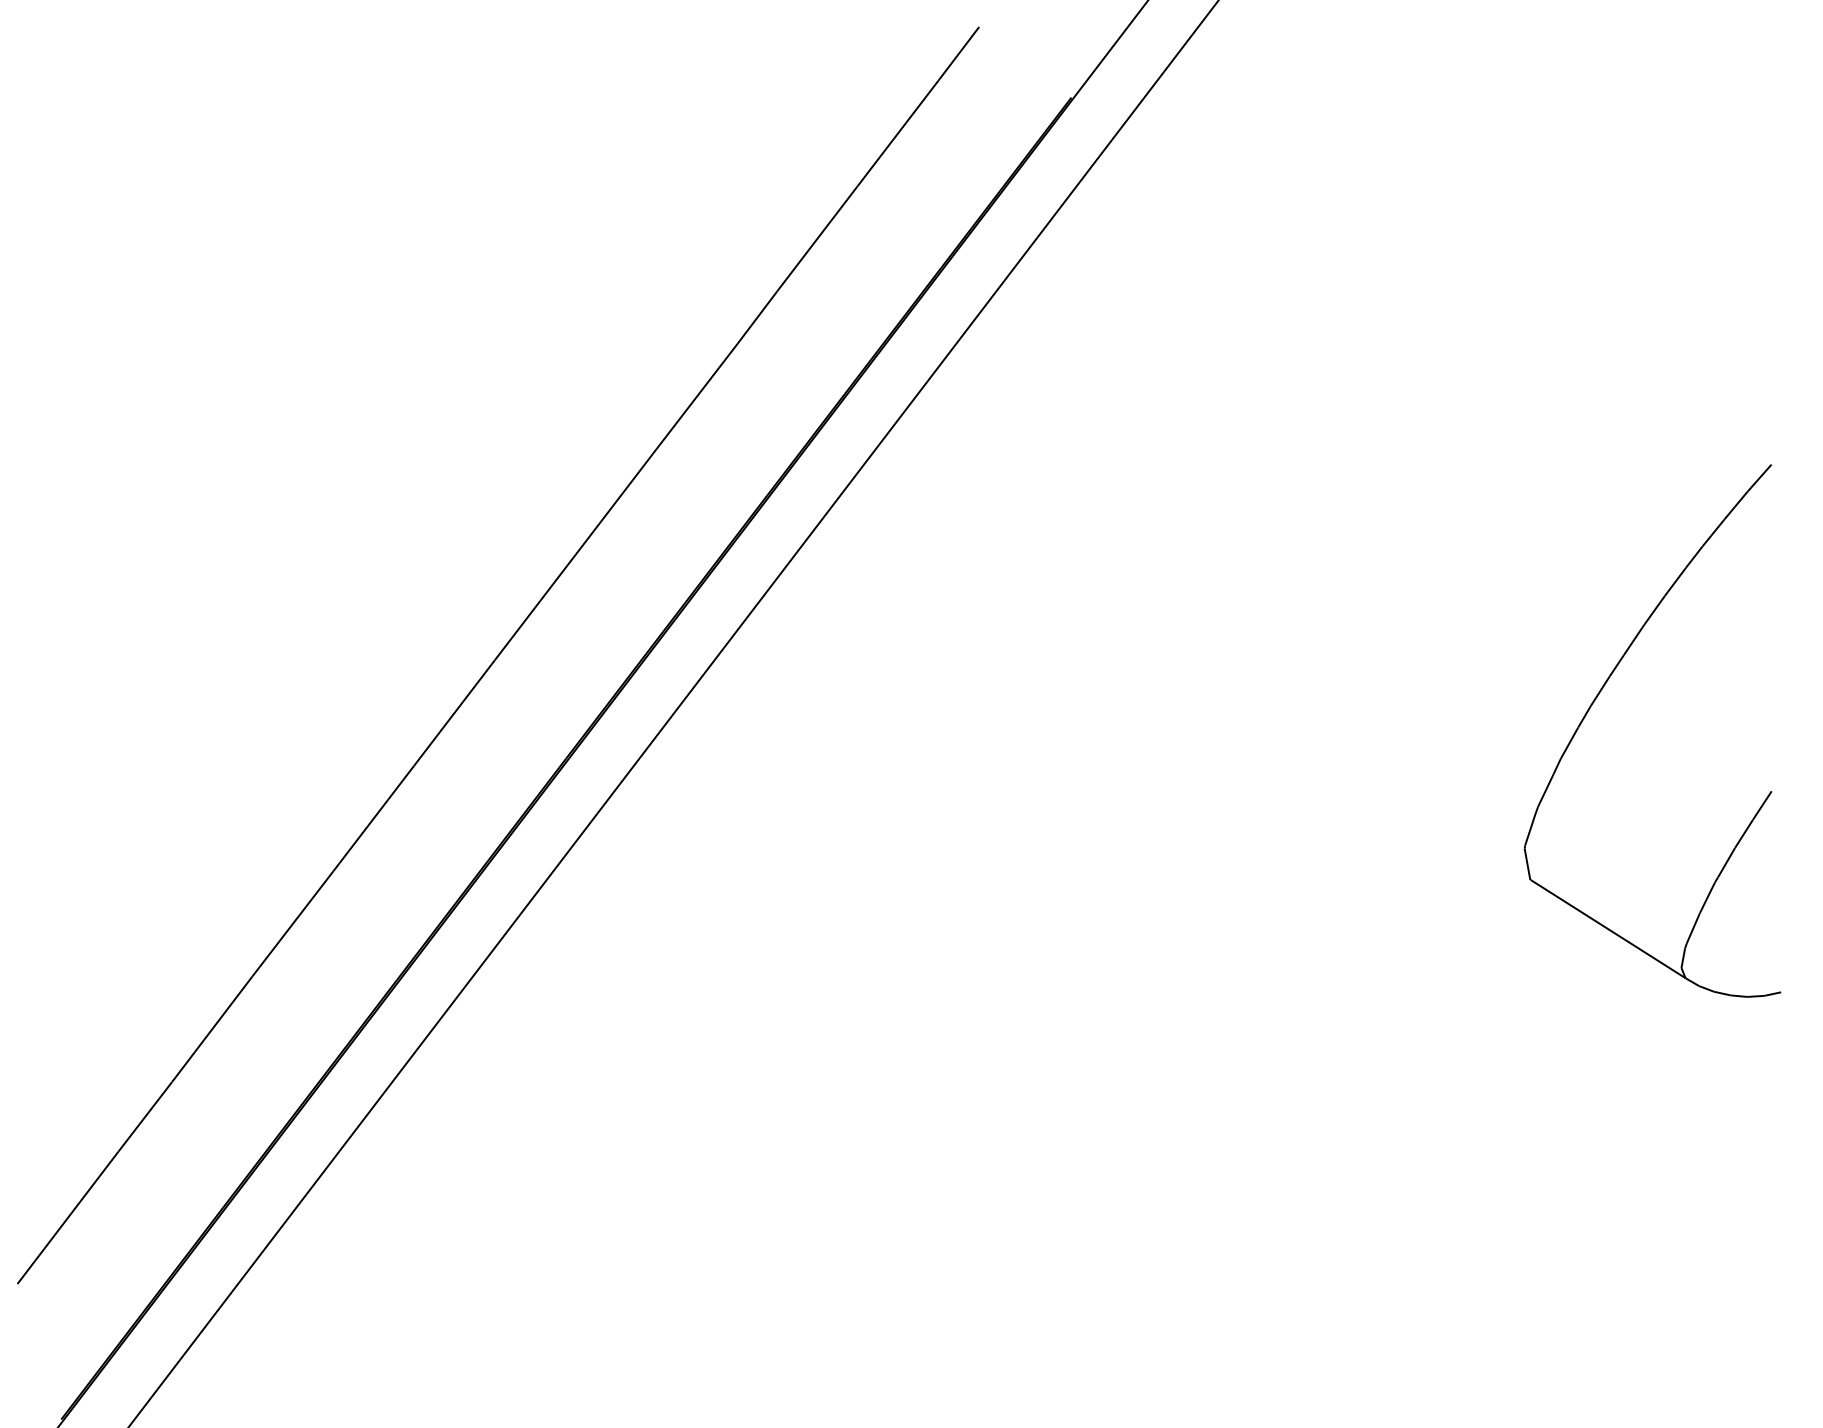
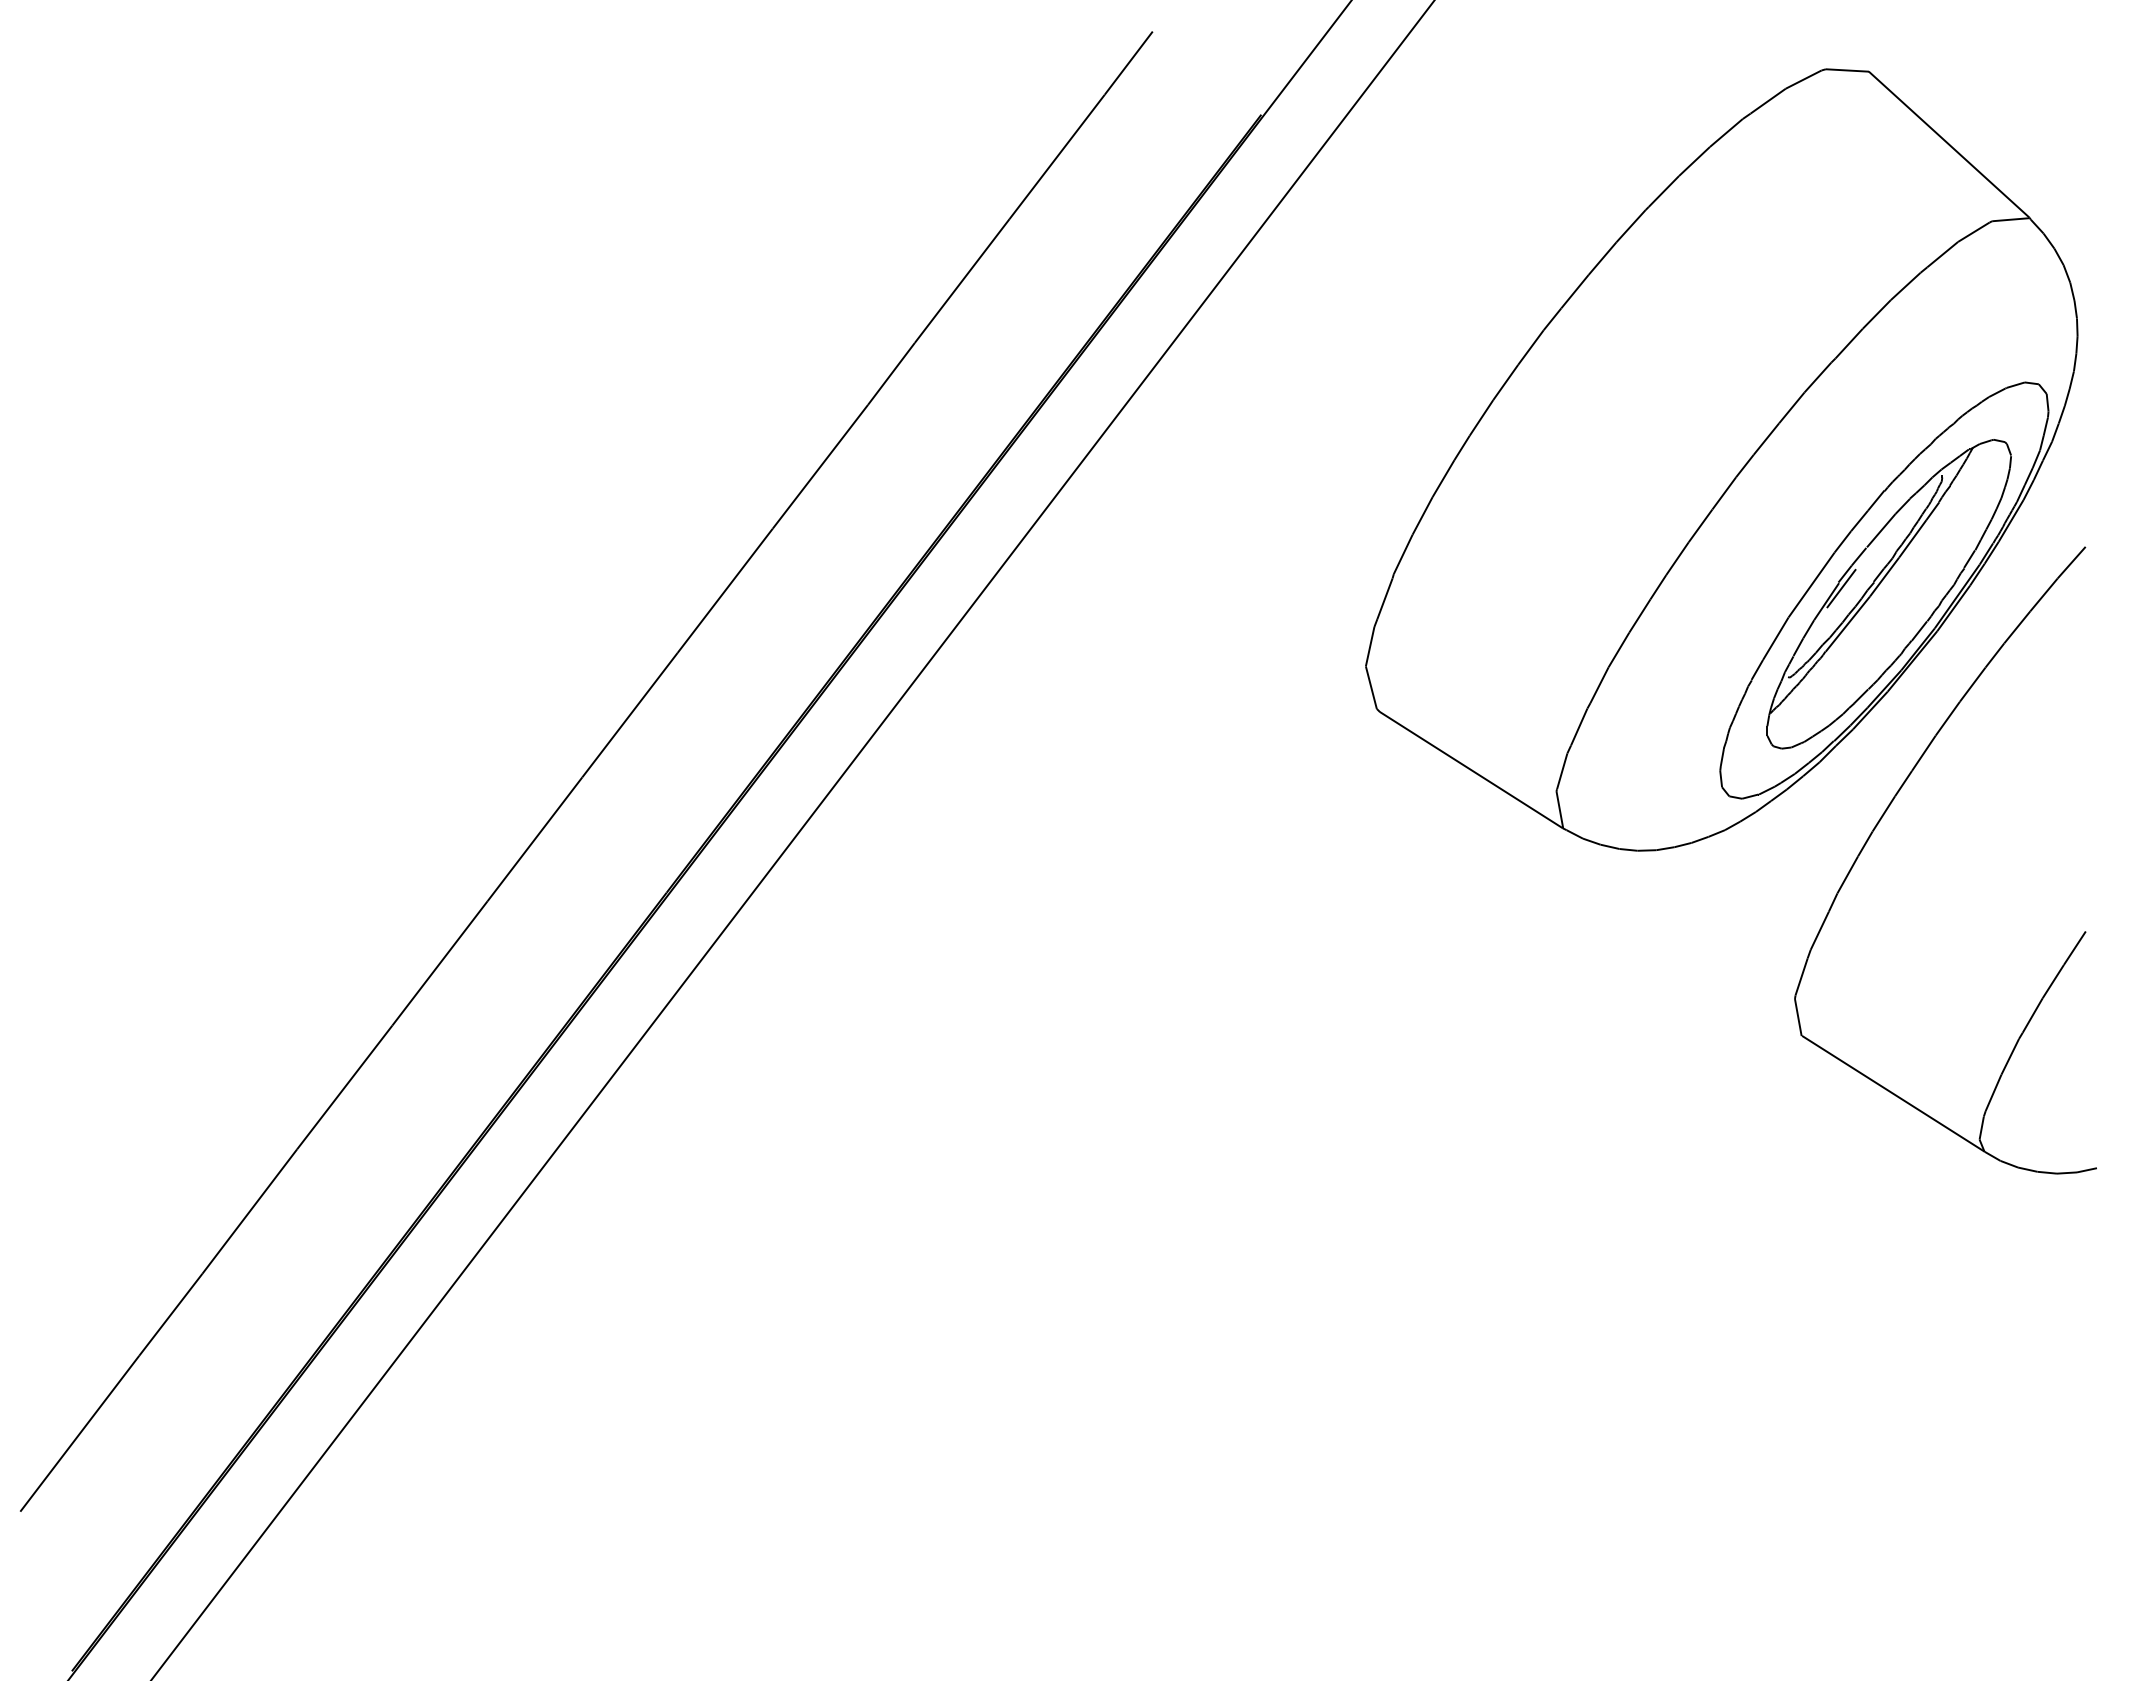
part: (1462, 390) -> (1721, 459), added

